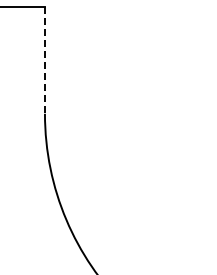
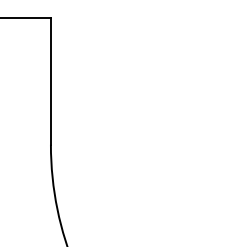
line: (44, 60) -> (50, 81), dashed -> solid

